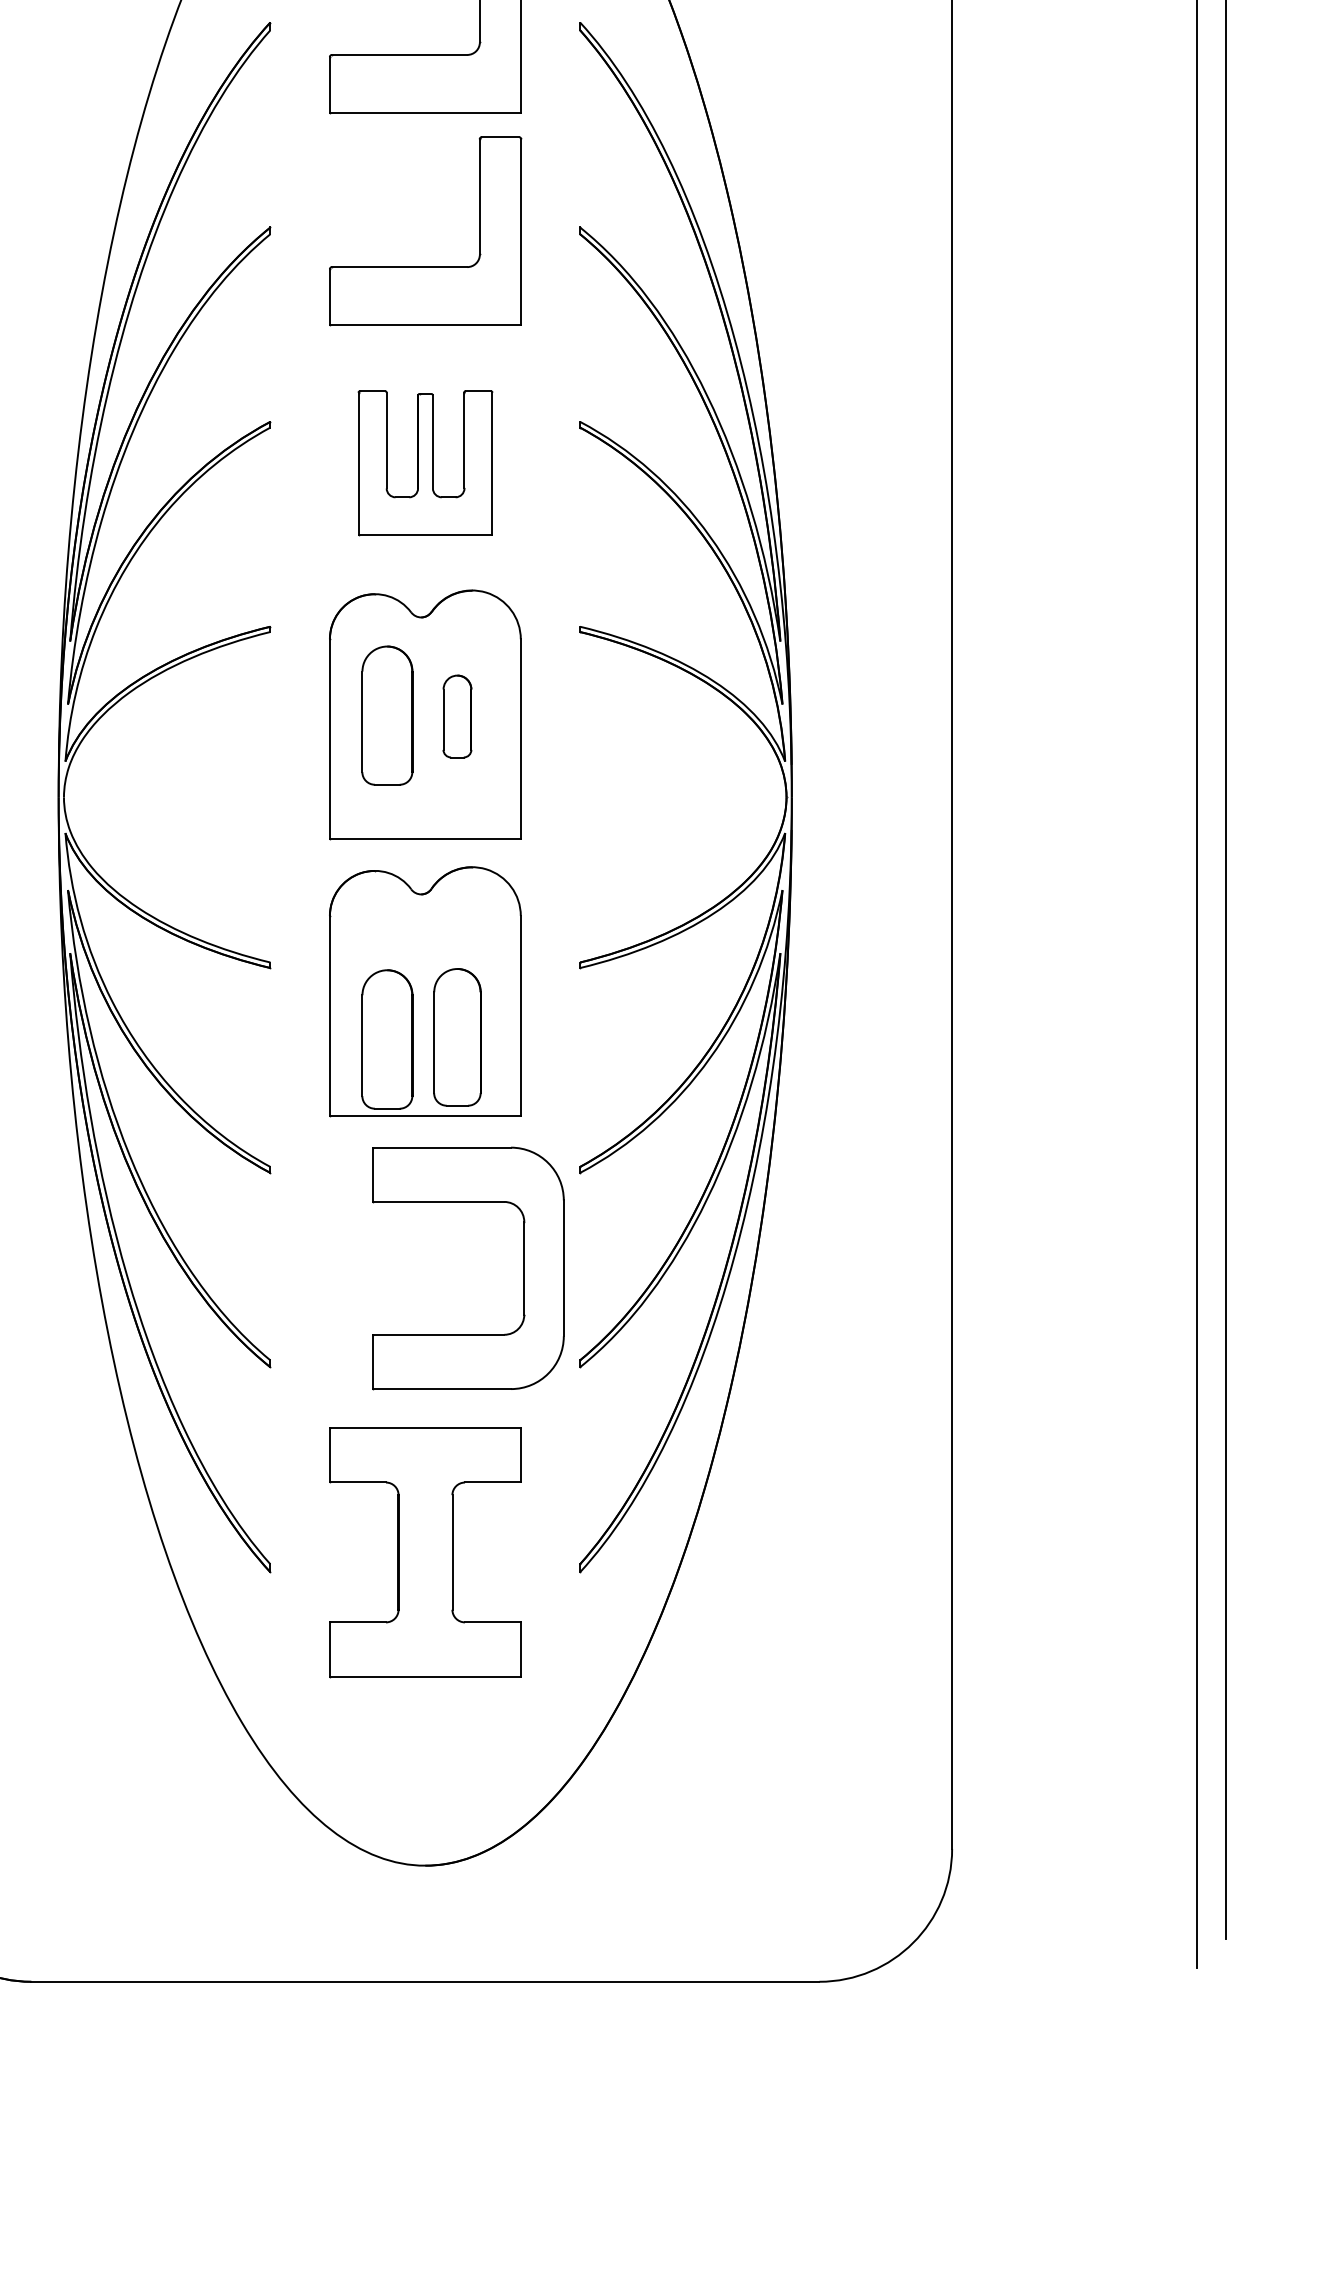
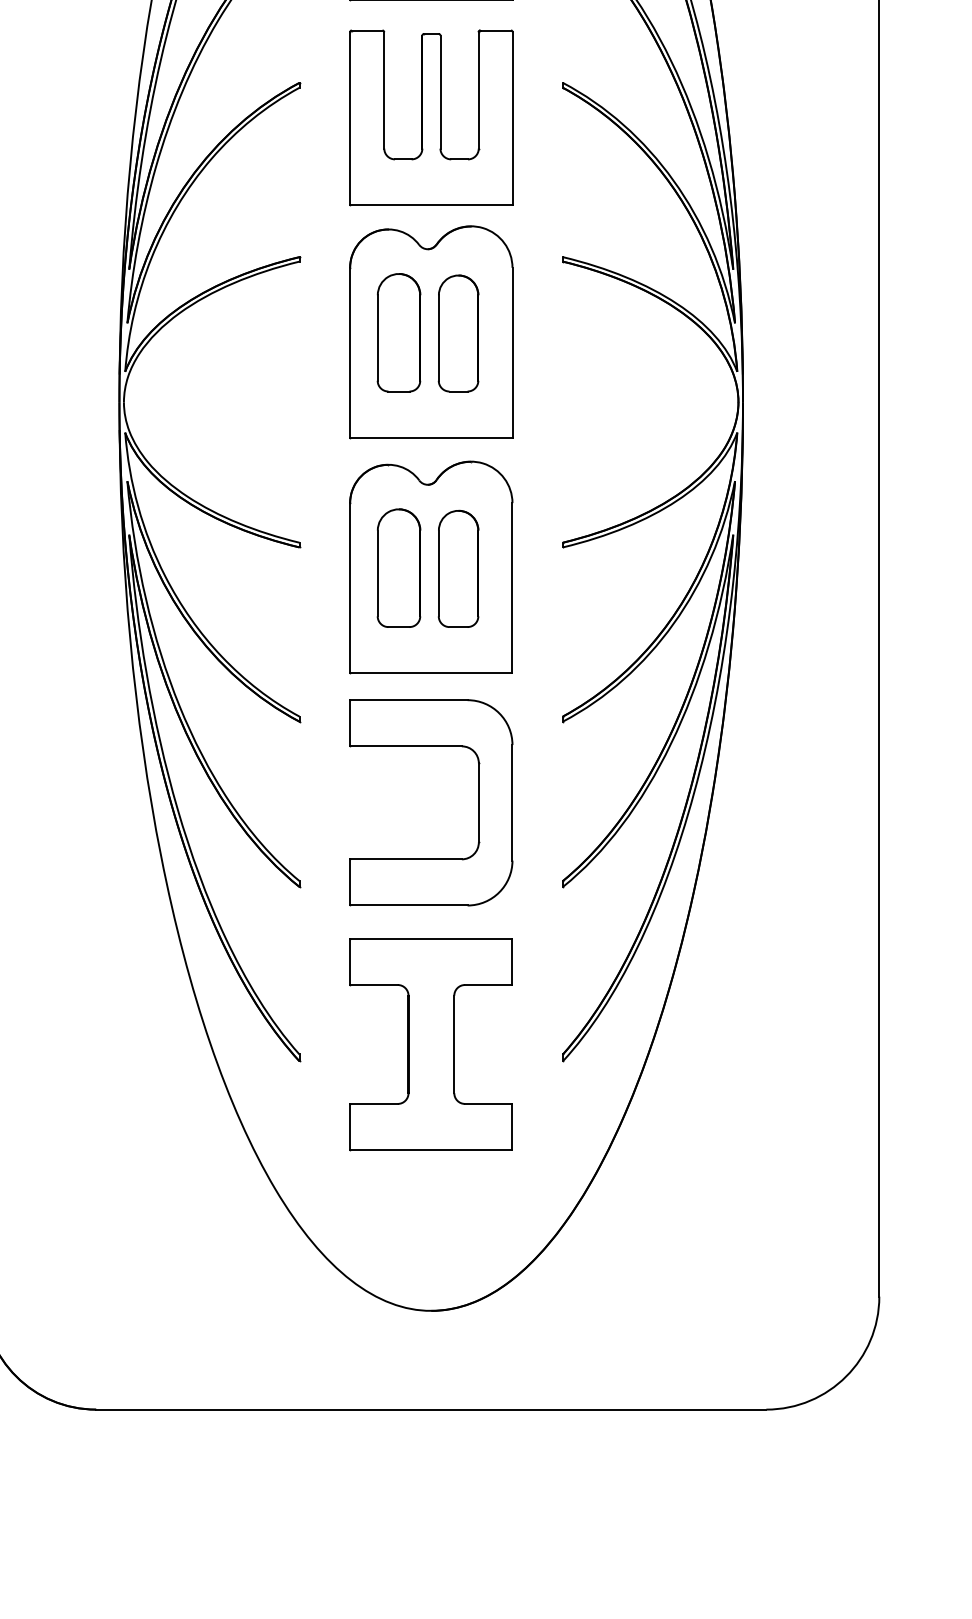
part: (425, 463) -> (431, 118), size x1.43
part: (457, 716) -> (458, 333), size x1.67
part: (457, 1037) -> (458, 569), moved
part: (387, 1039) -> (399, 568), moved
part: (523, 1268) -> (478, 802), moved

